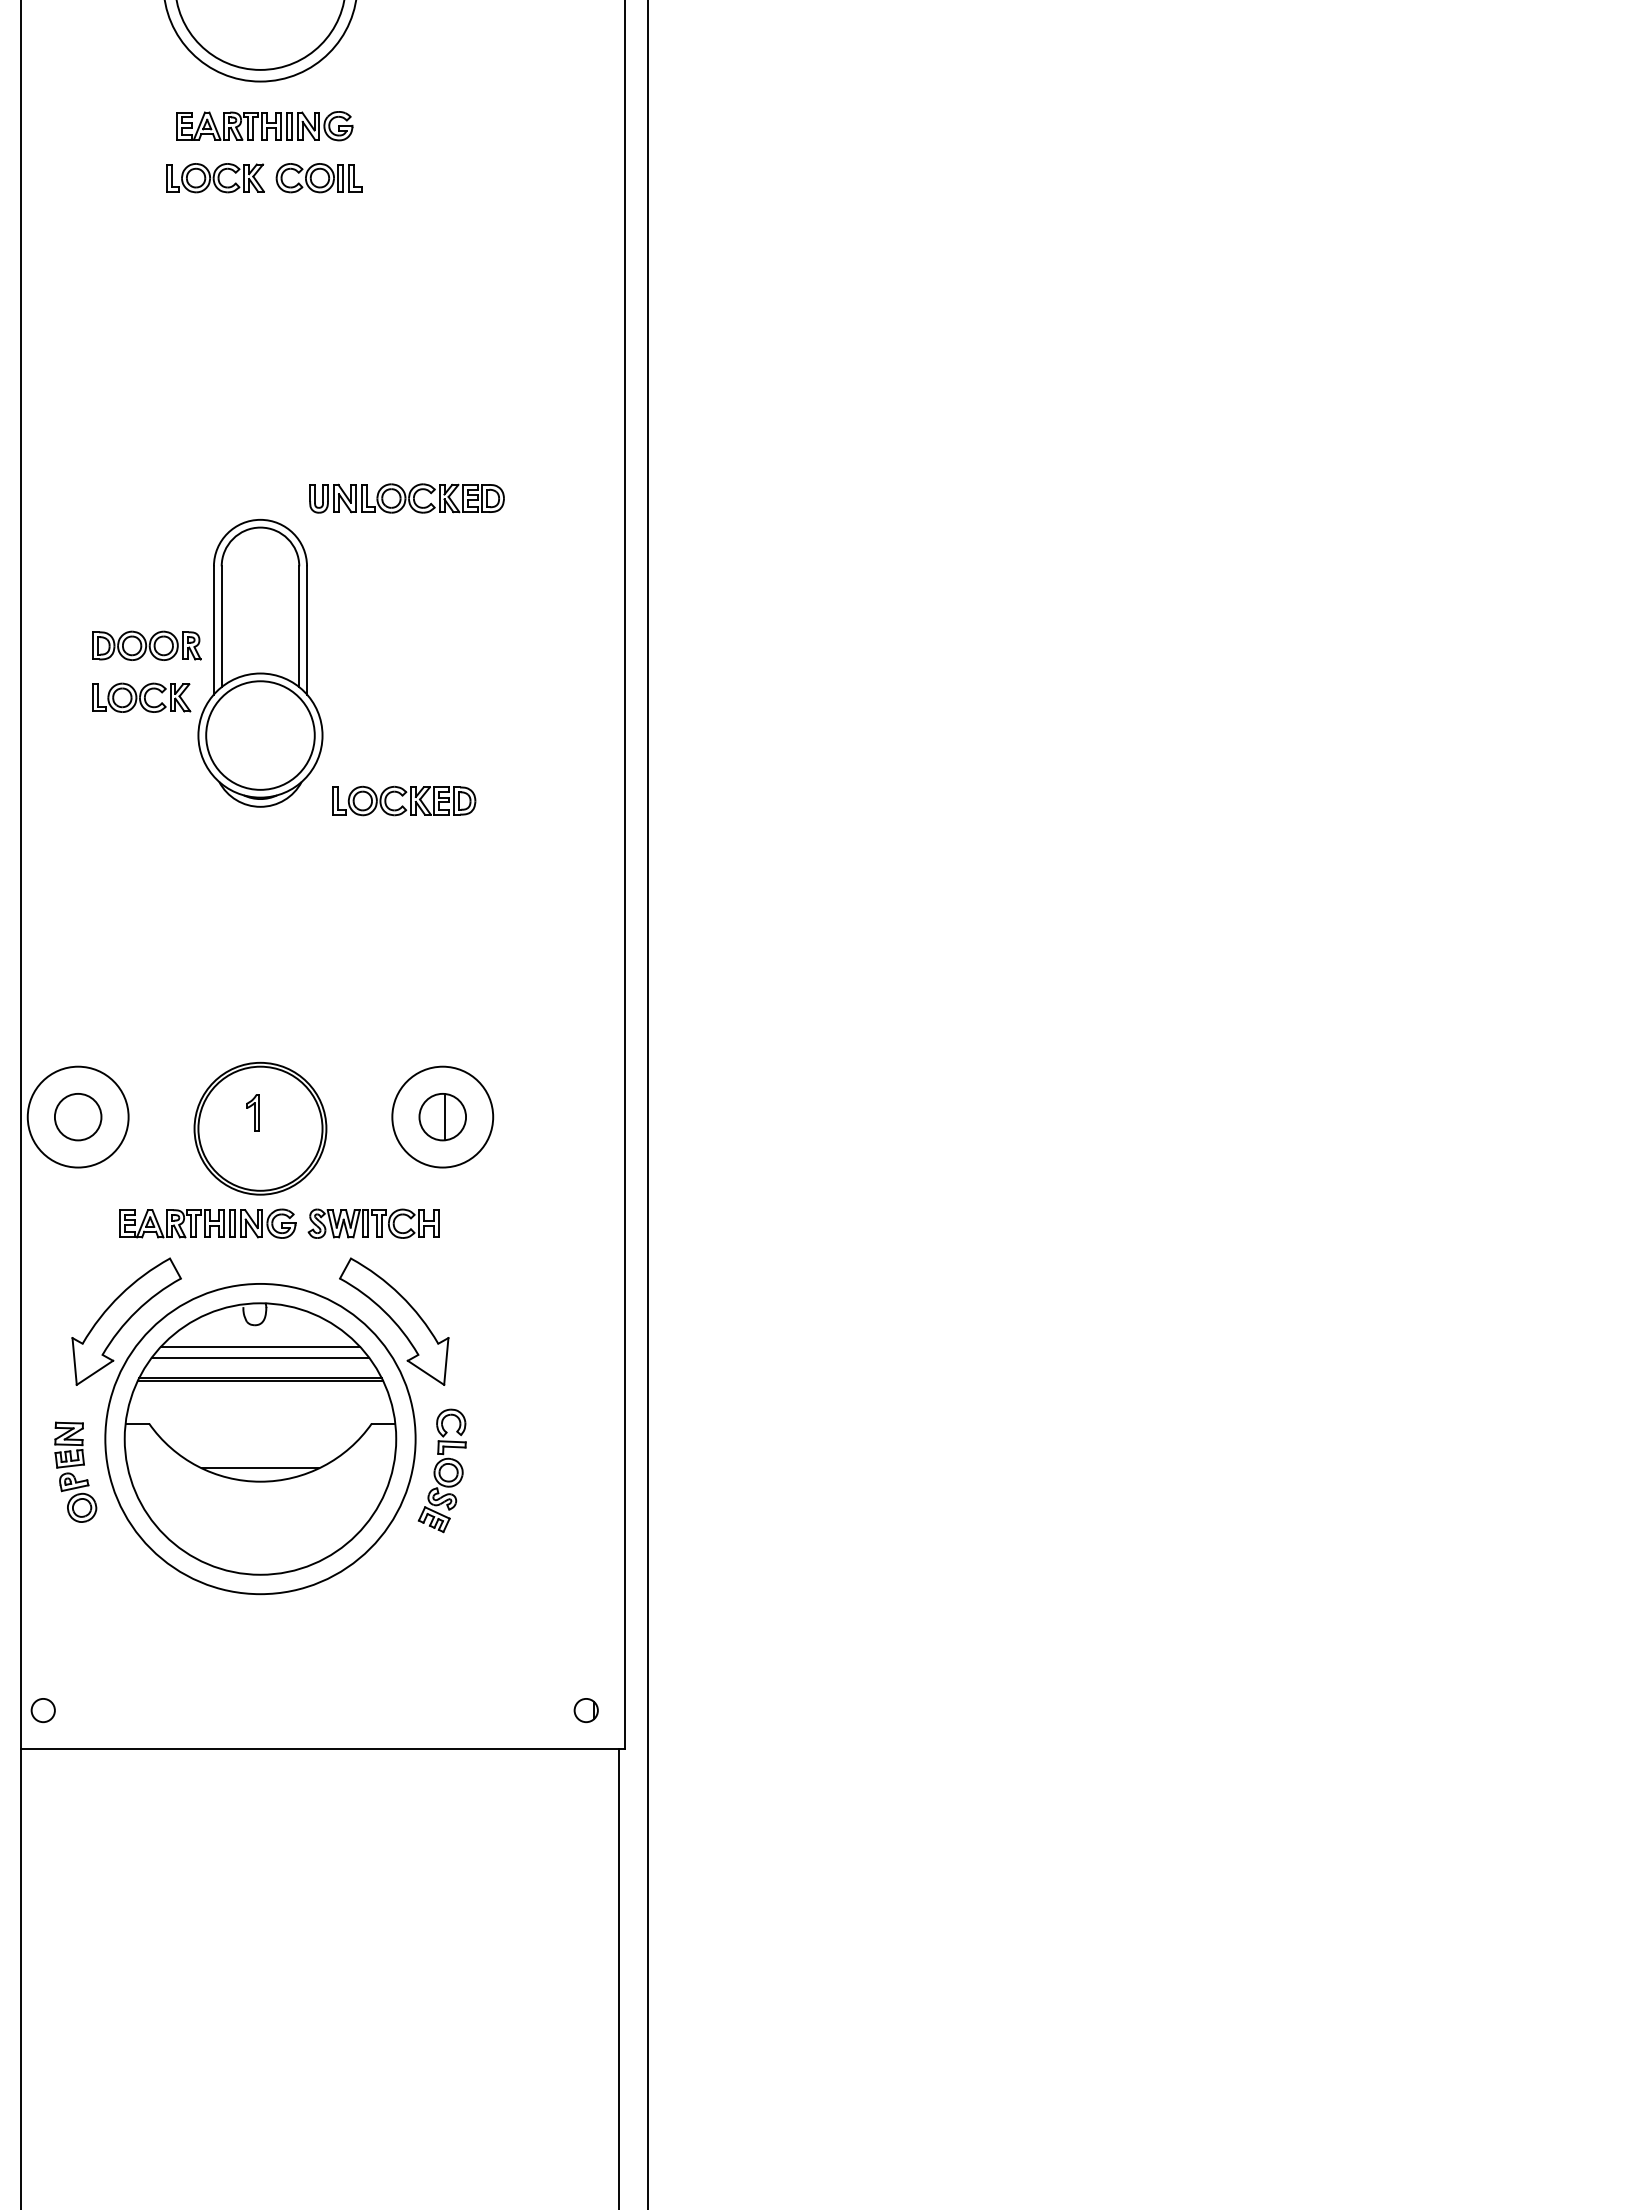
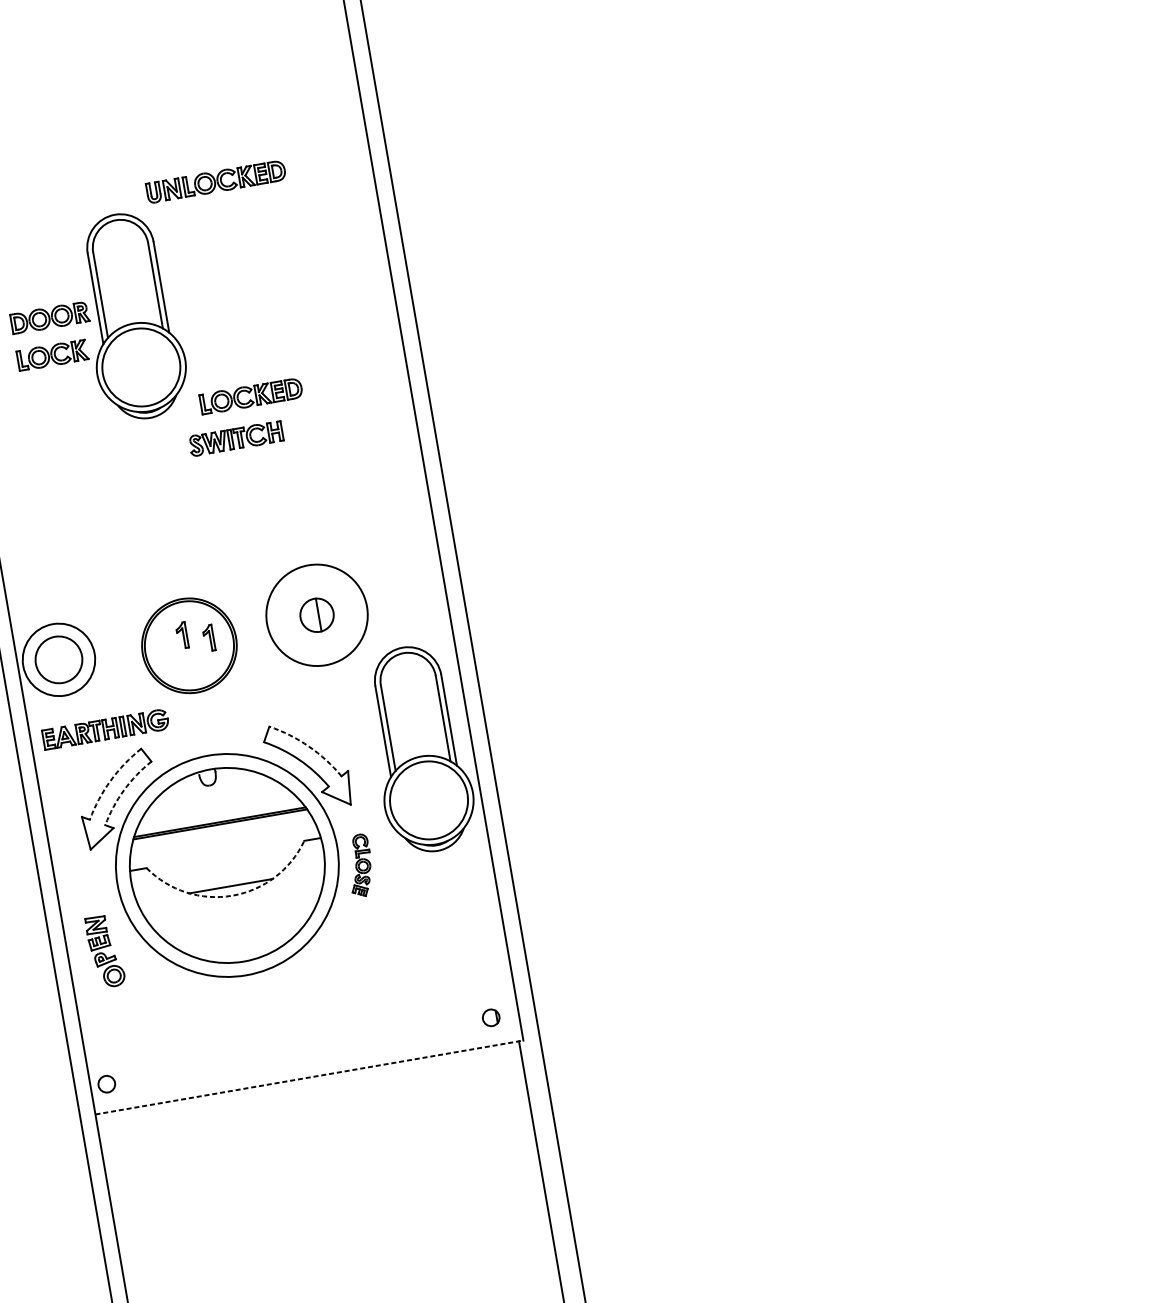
circle: (77, 1116) -> (58, 659), size x1.4
circle: (442, 1116) -> (316, 614), size x1.4
part: (288, 1122) -> (208, 637), added
part: (207, 1223) -> (105, 729), moved
part: (373, 1223) -> (236, 438), moved
arc: (120, 1295) -> (110, 780), solid -> dashed
arc: (400, 1295) -> (308, 746), solid -> dashed
arc: (136, 1311) -> (124, 790), solid -> dashed
part: (552, 1325) -> (420, 749), added
line: (259, 1346) -> (215, 800), removed
line: (260, 1357) -> (217, 807), removed
part: (442, 1470) -> (360, 865), size x0.7
part: (75, 1471) -> (105, 951), moved
arc: (260, 1481) -> (232, 895), solid -> dashed
line: (323, 1749) -> (309, 1077), solid -> dashed

